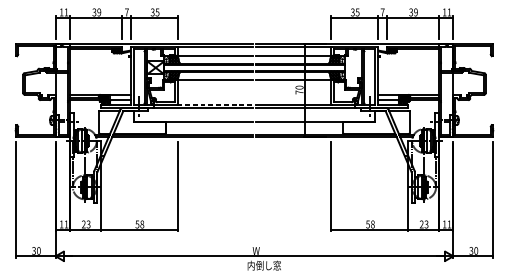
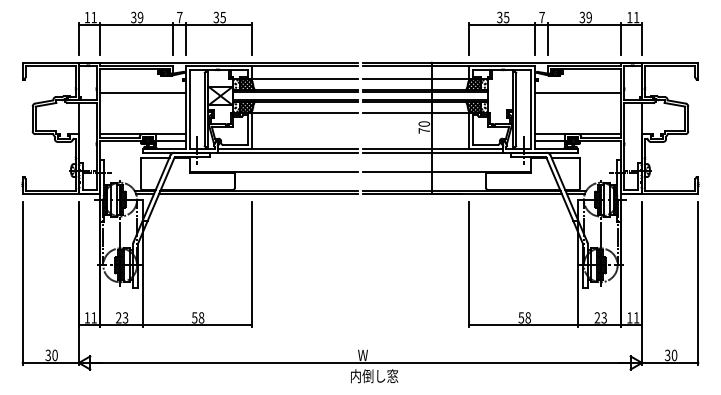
line: (100, 66) -> (142, 93), added
line: (408, 66) -> (578, 93), added
line: (214, 104) -> (304, 148), dashed -> solid

